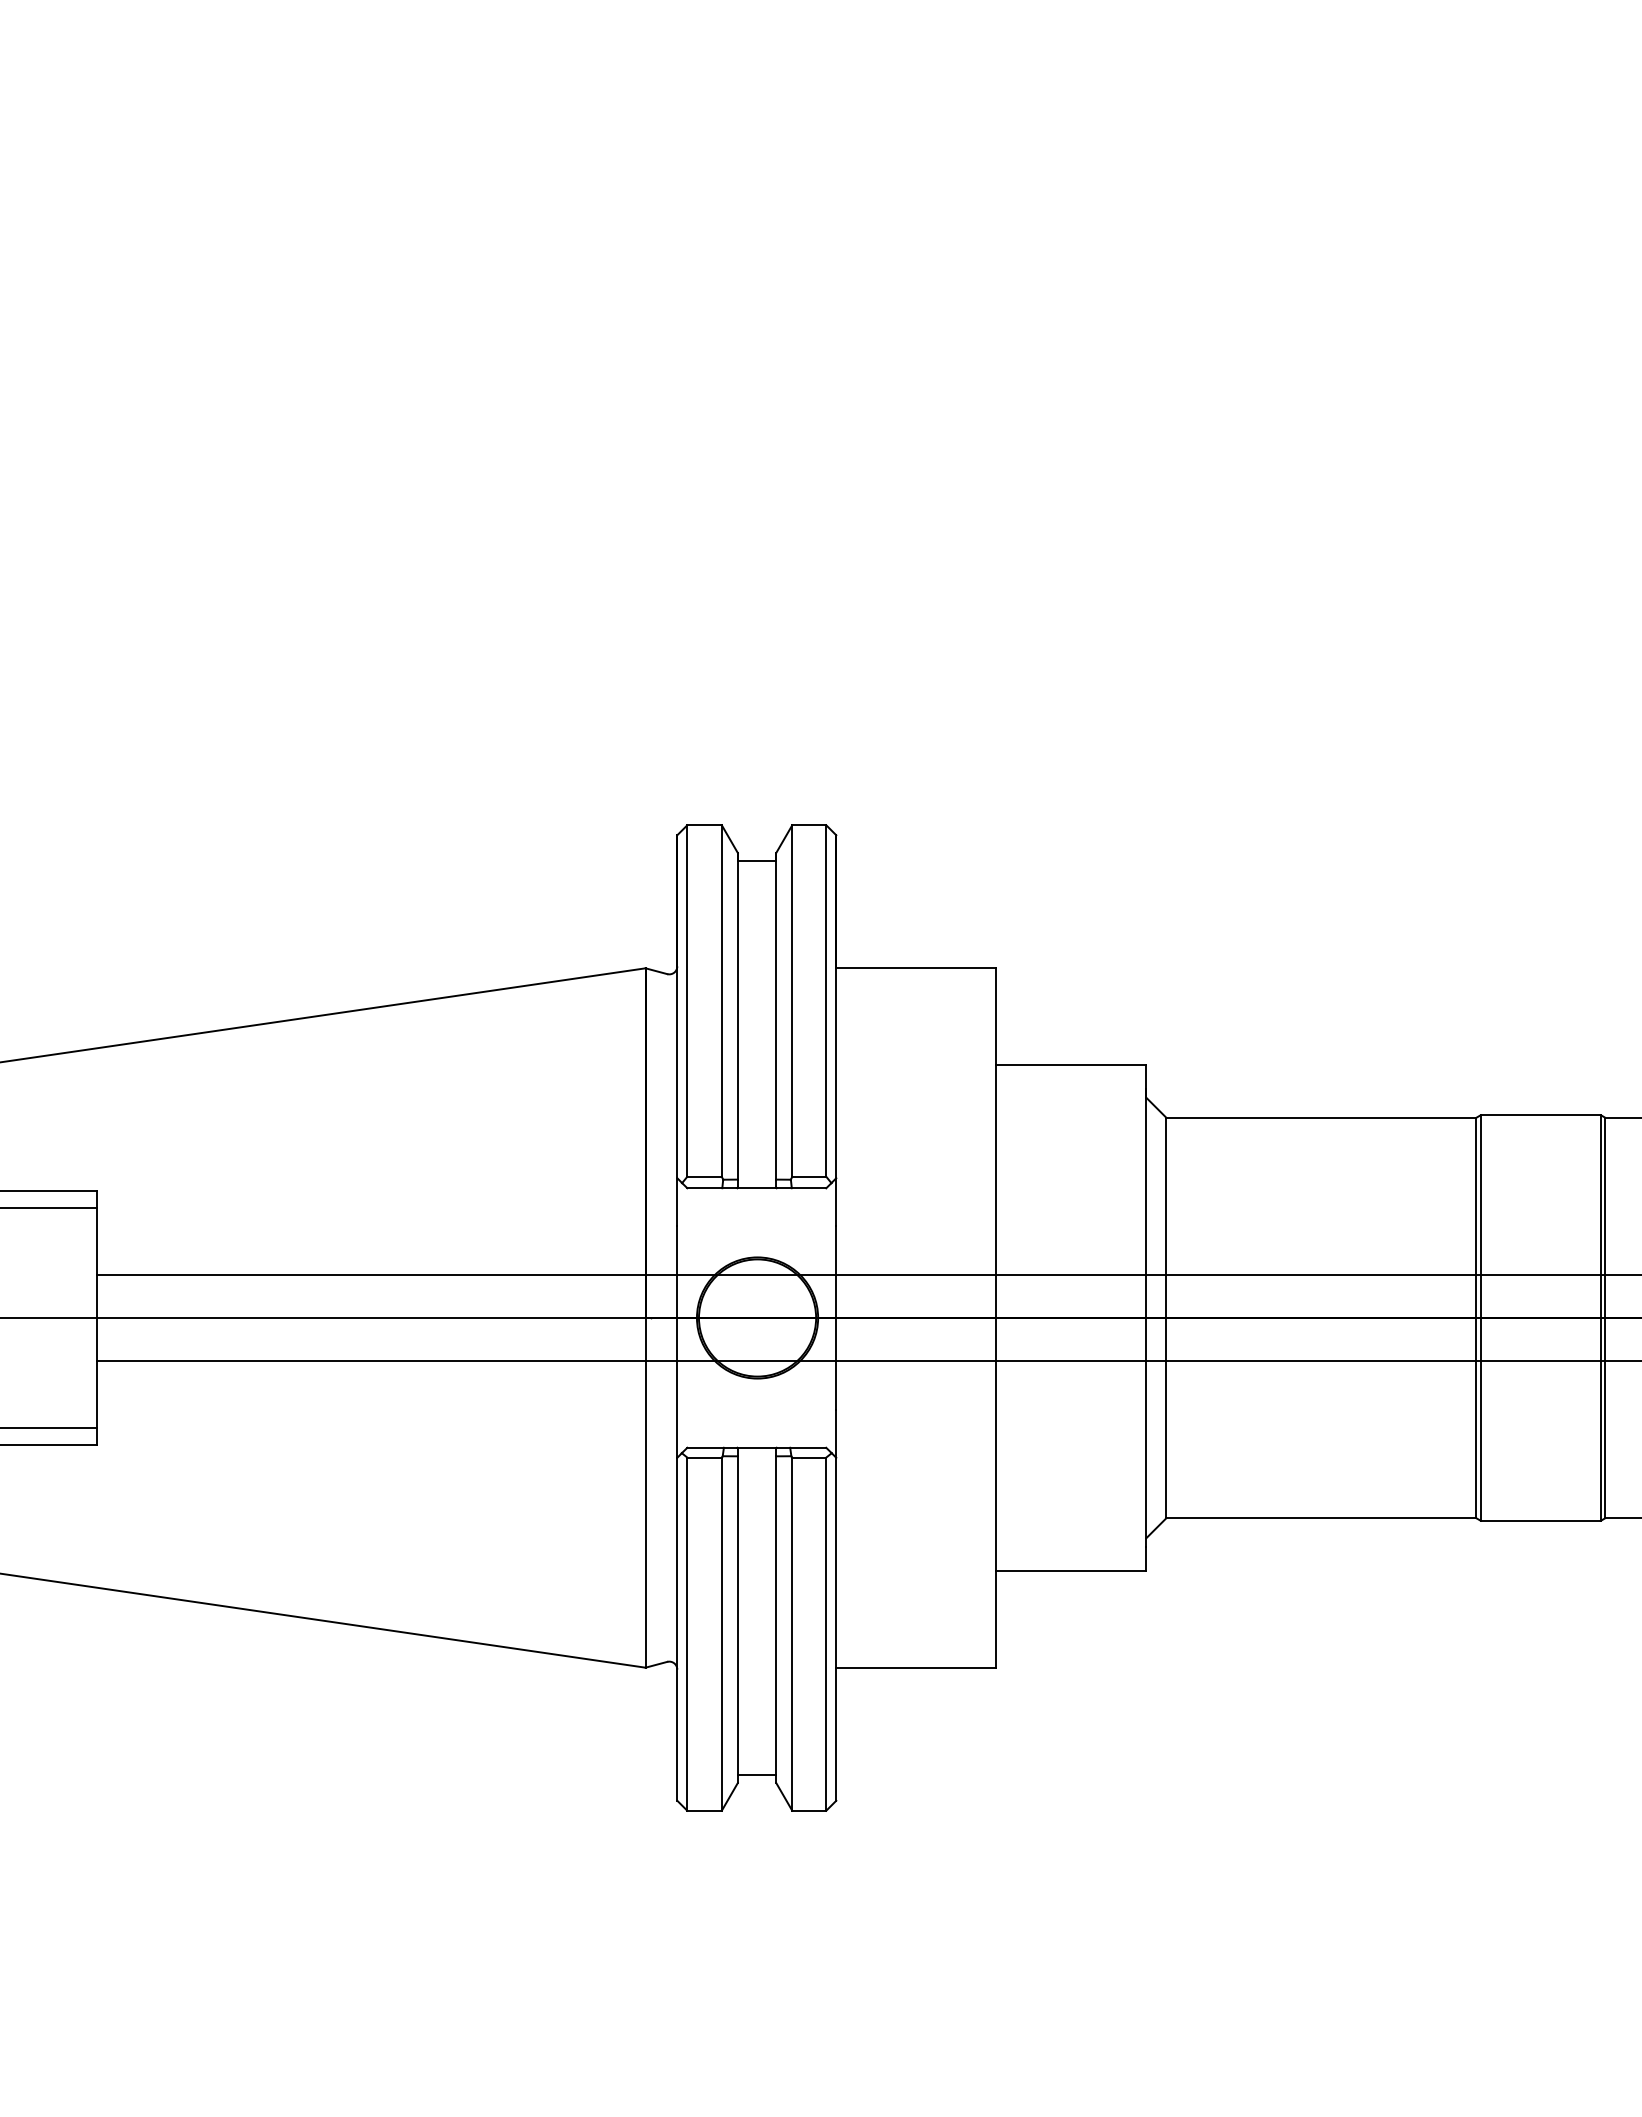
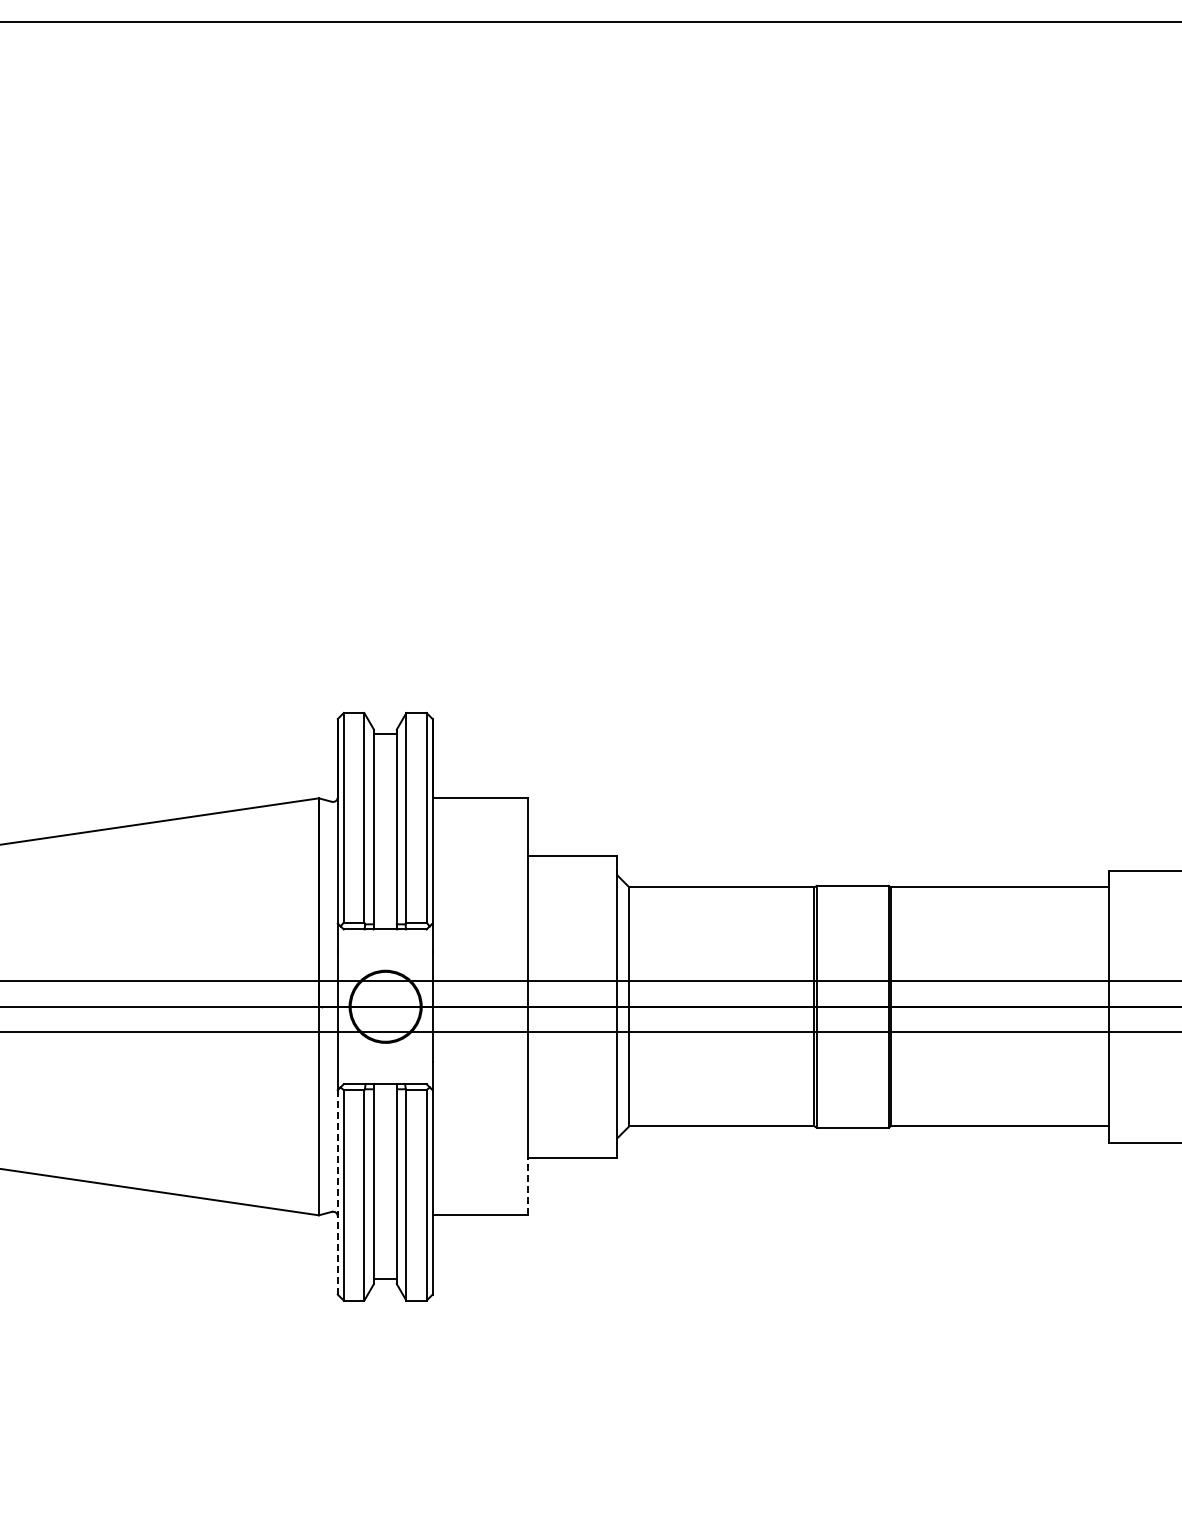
line: (995, 1619) -> (527, 1186), solid -> dashed
line: (676, 1629) -> (337, 1192), solid -> dashed

